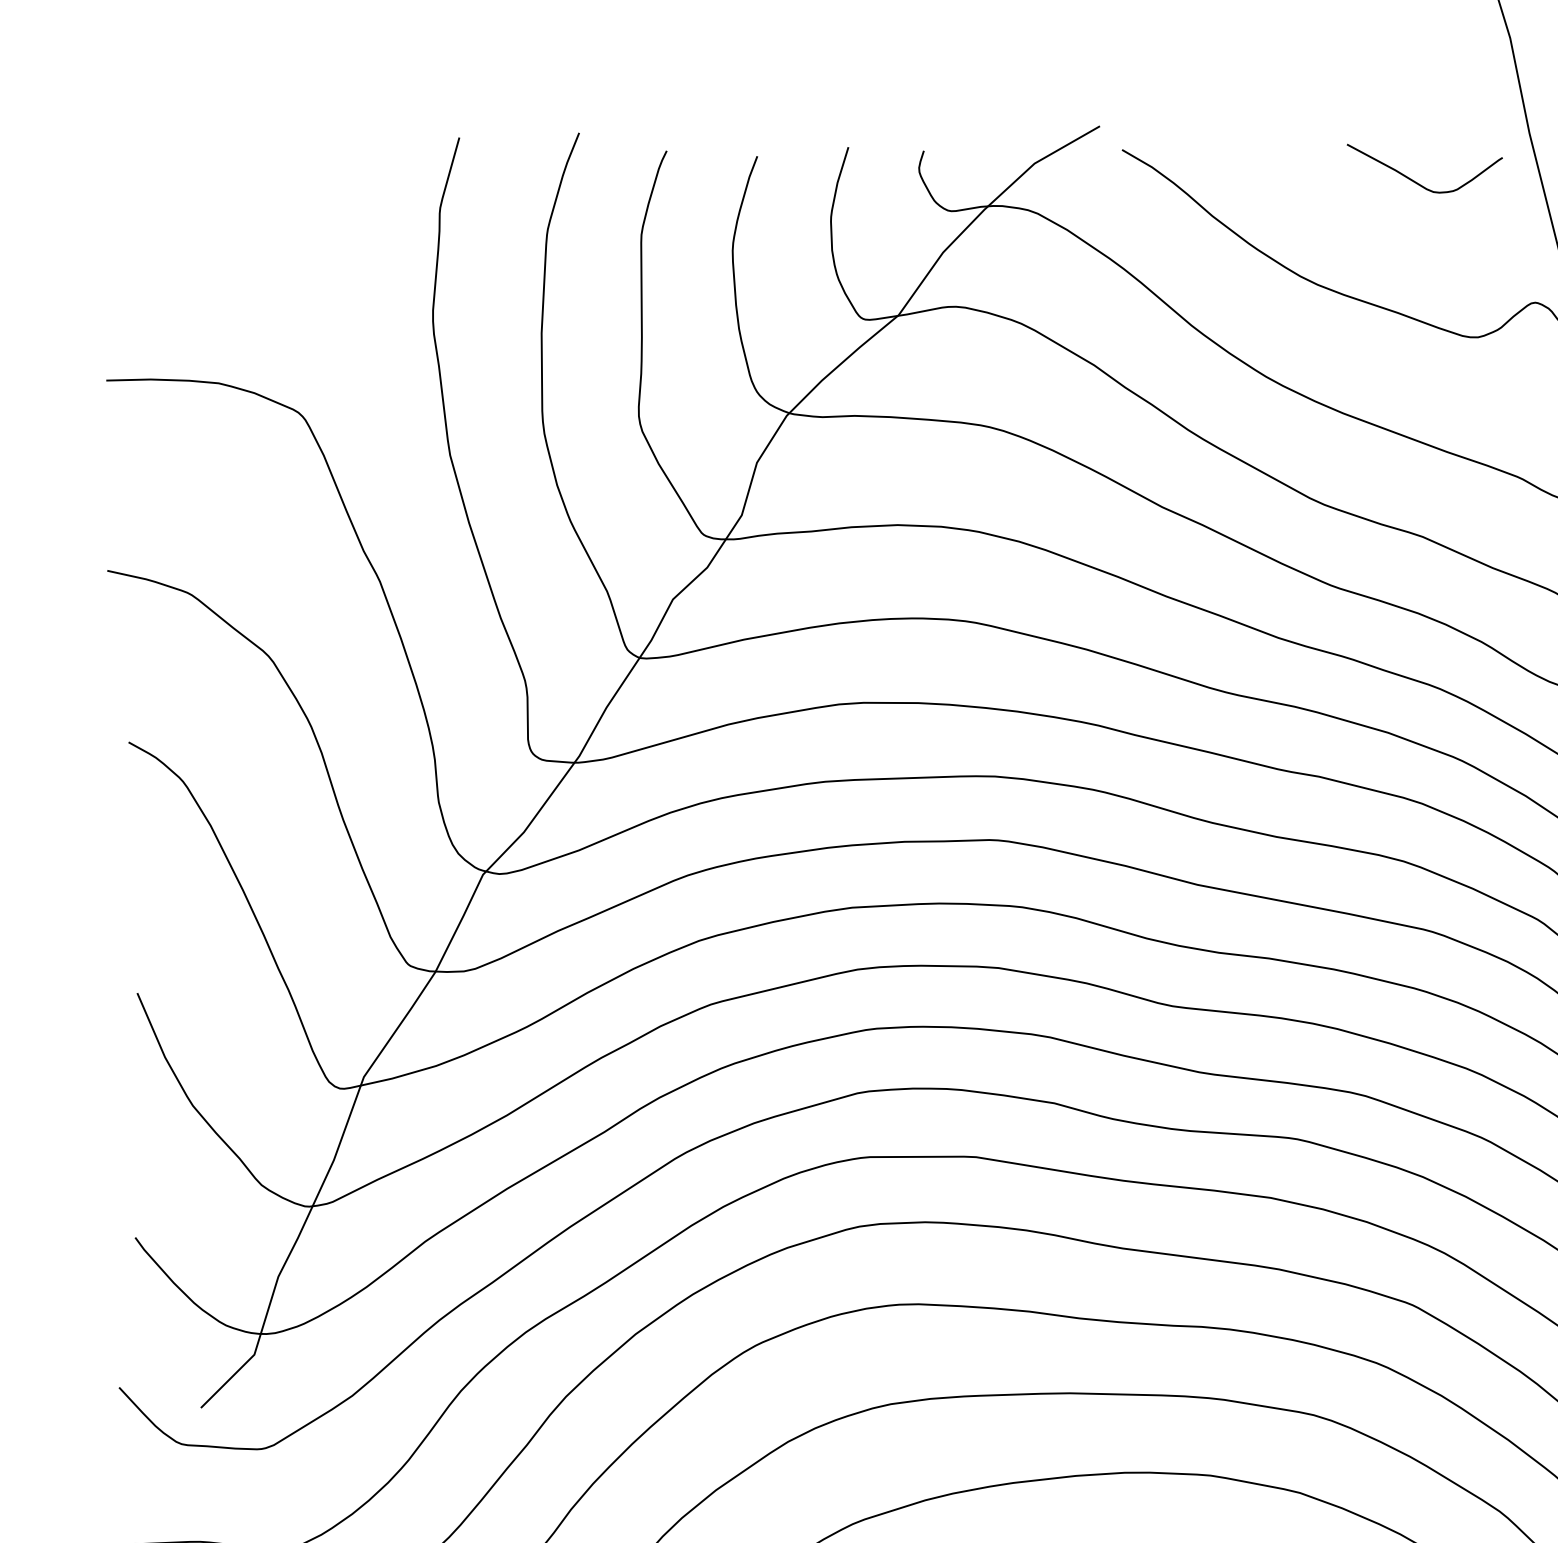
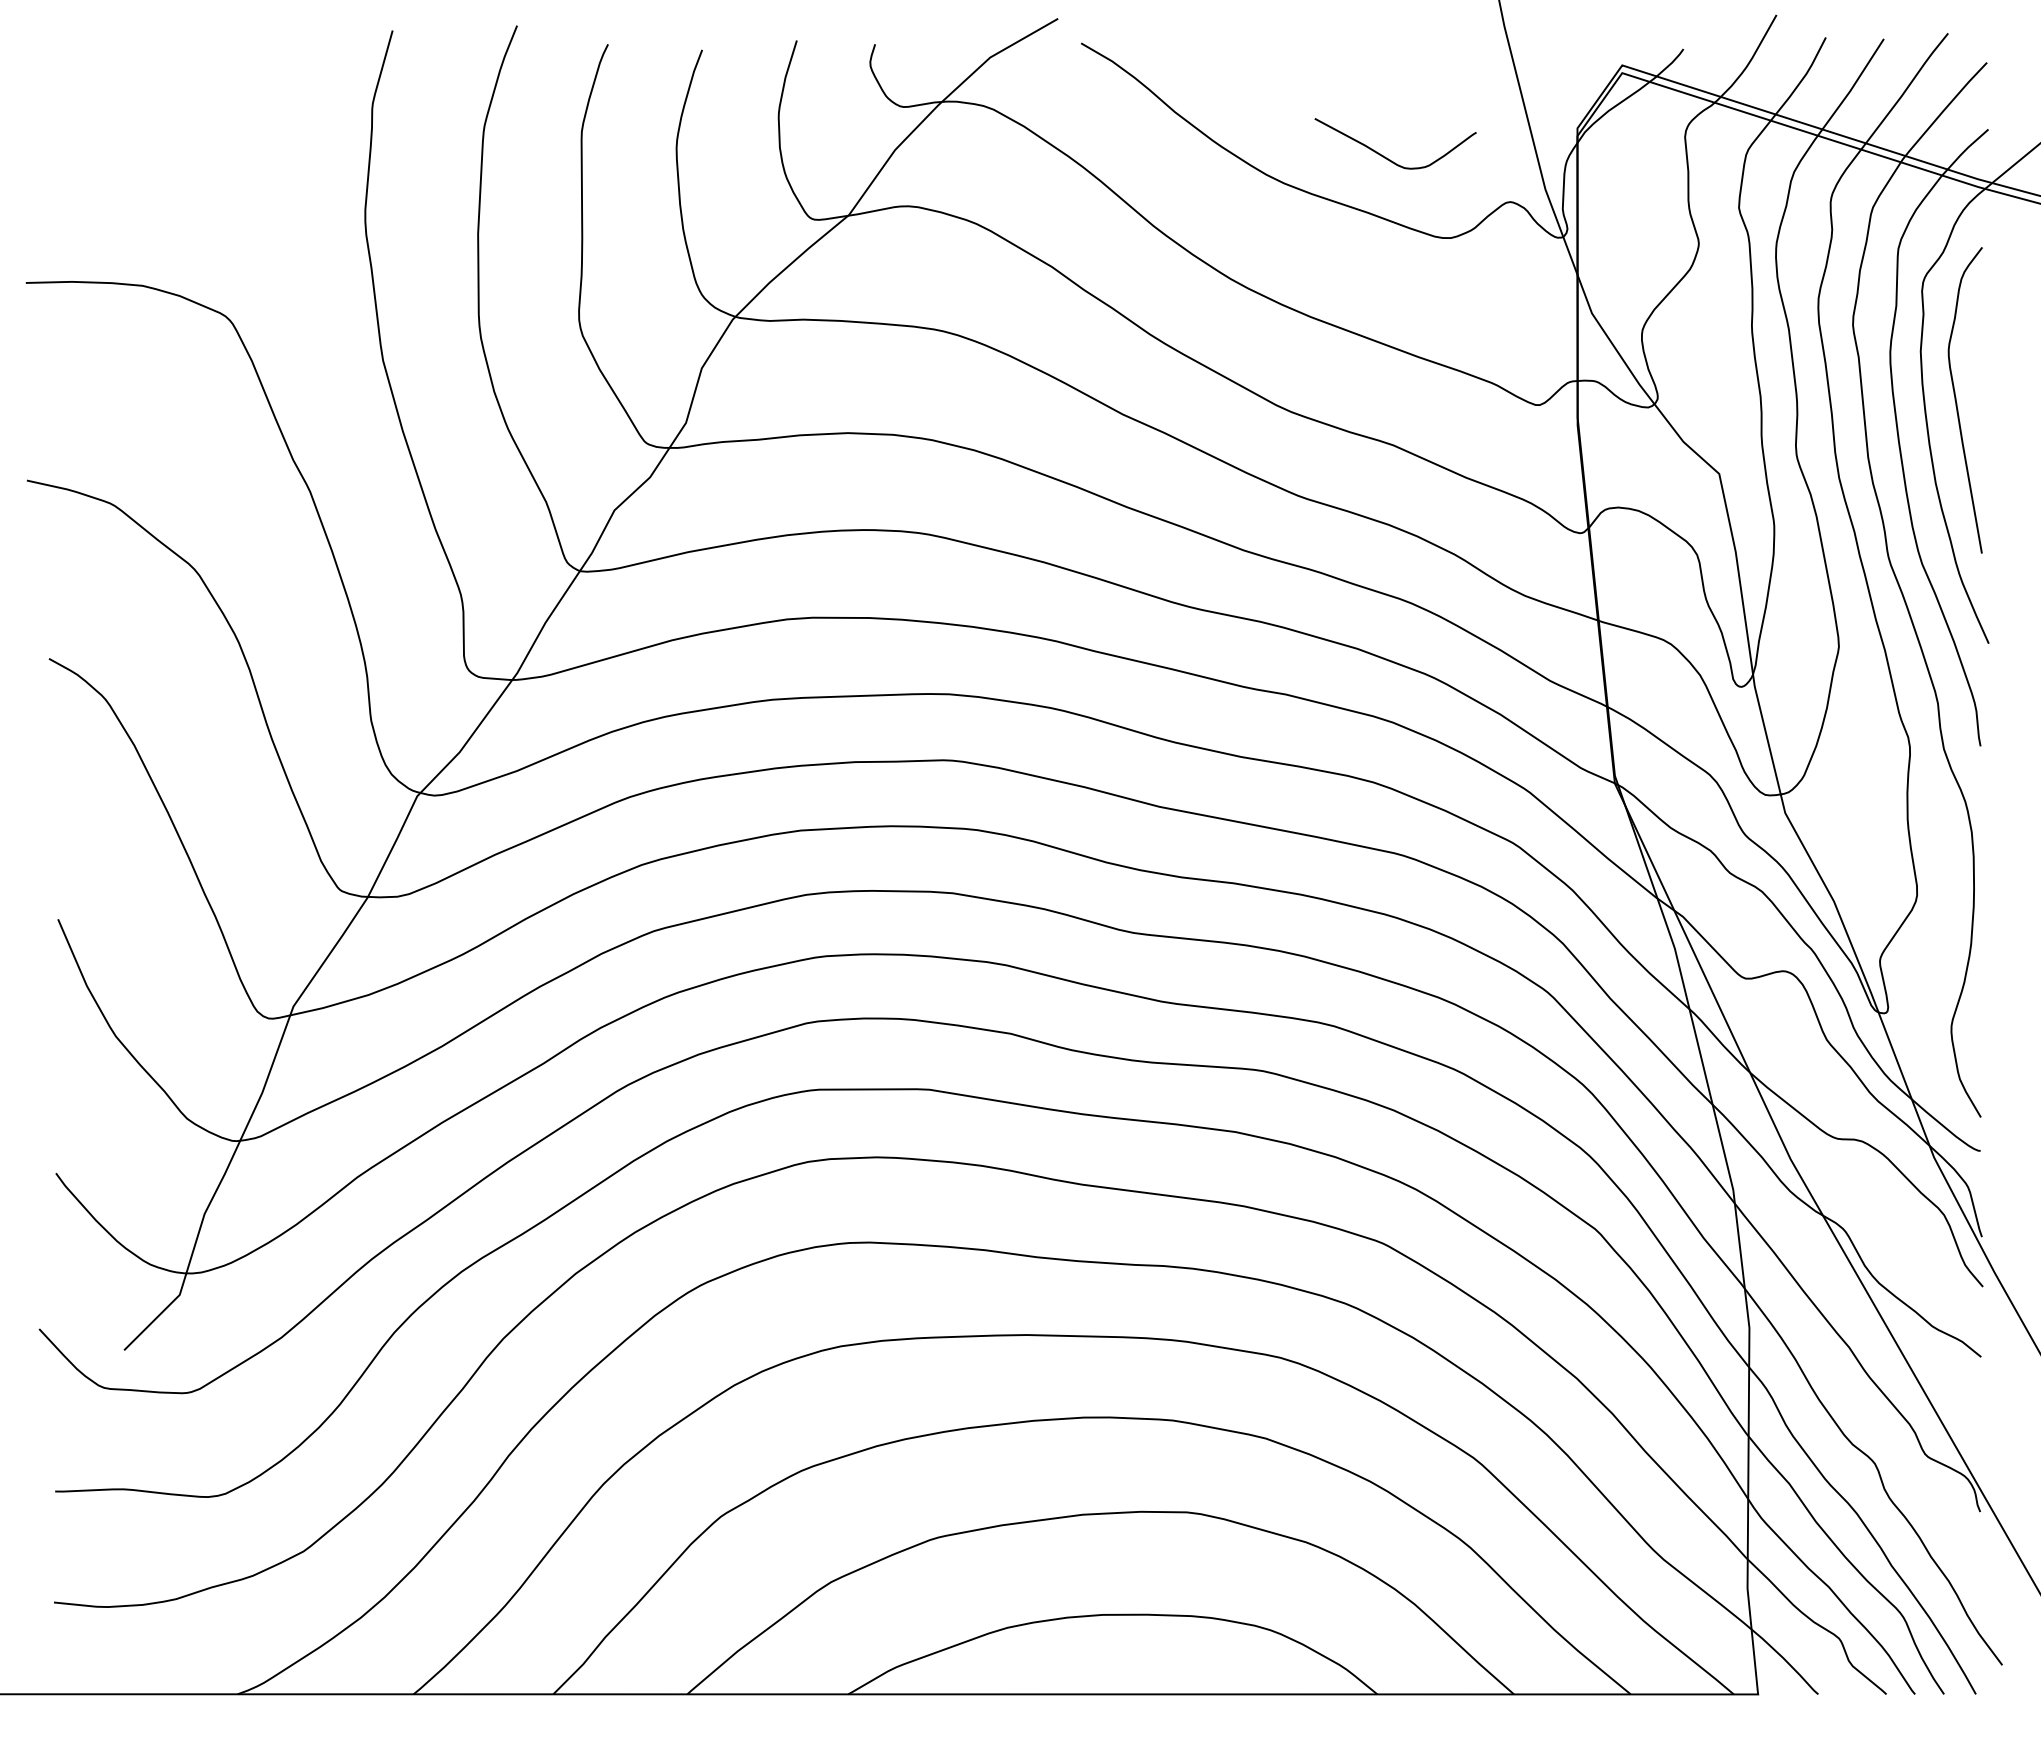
curve: (1415, 180) -> (1385, 156), moved

